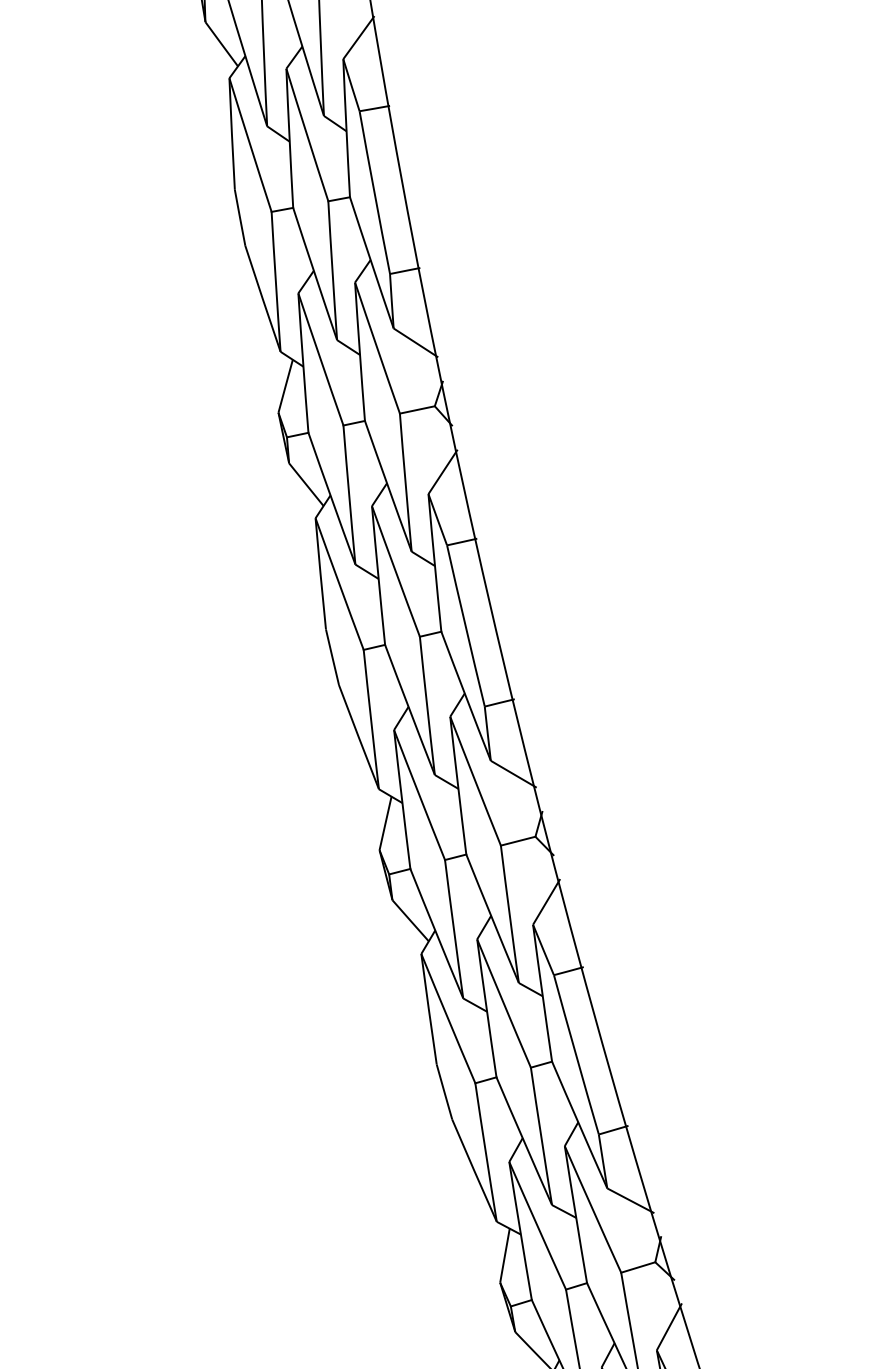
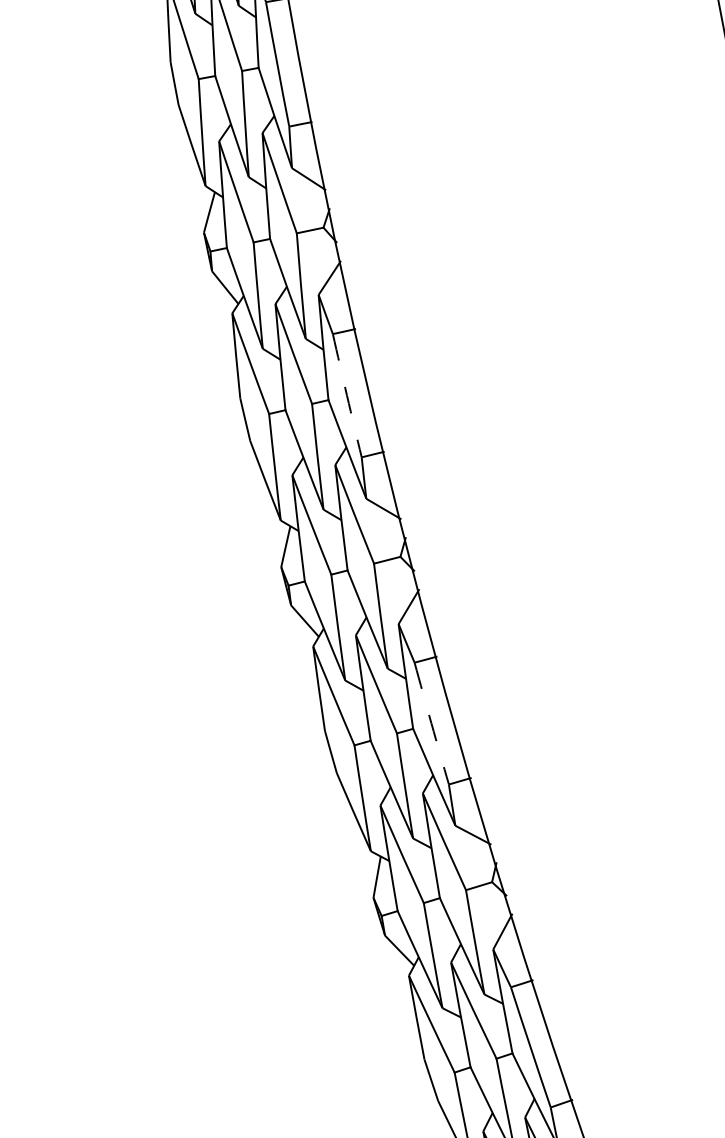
arc: (466, 625) -> (347, 395), solid -> dashed
arc: (576, 1054) -> (431, 723), solid -> dashed

